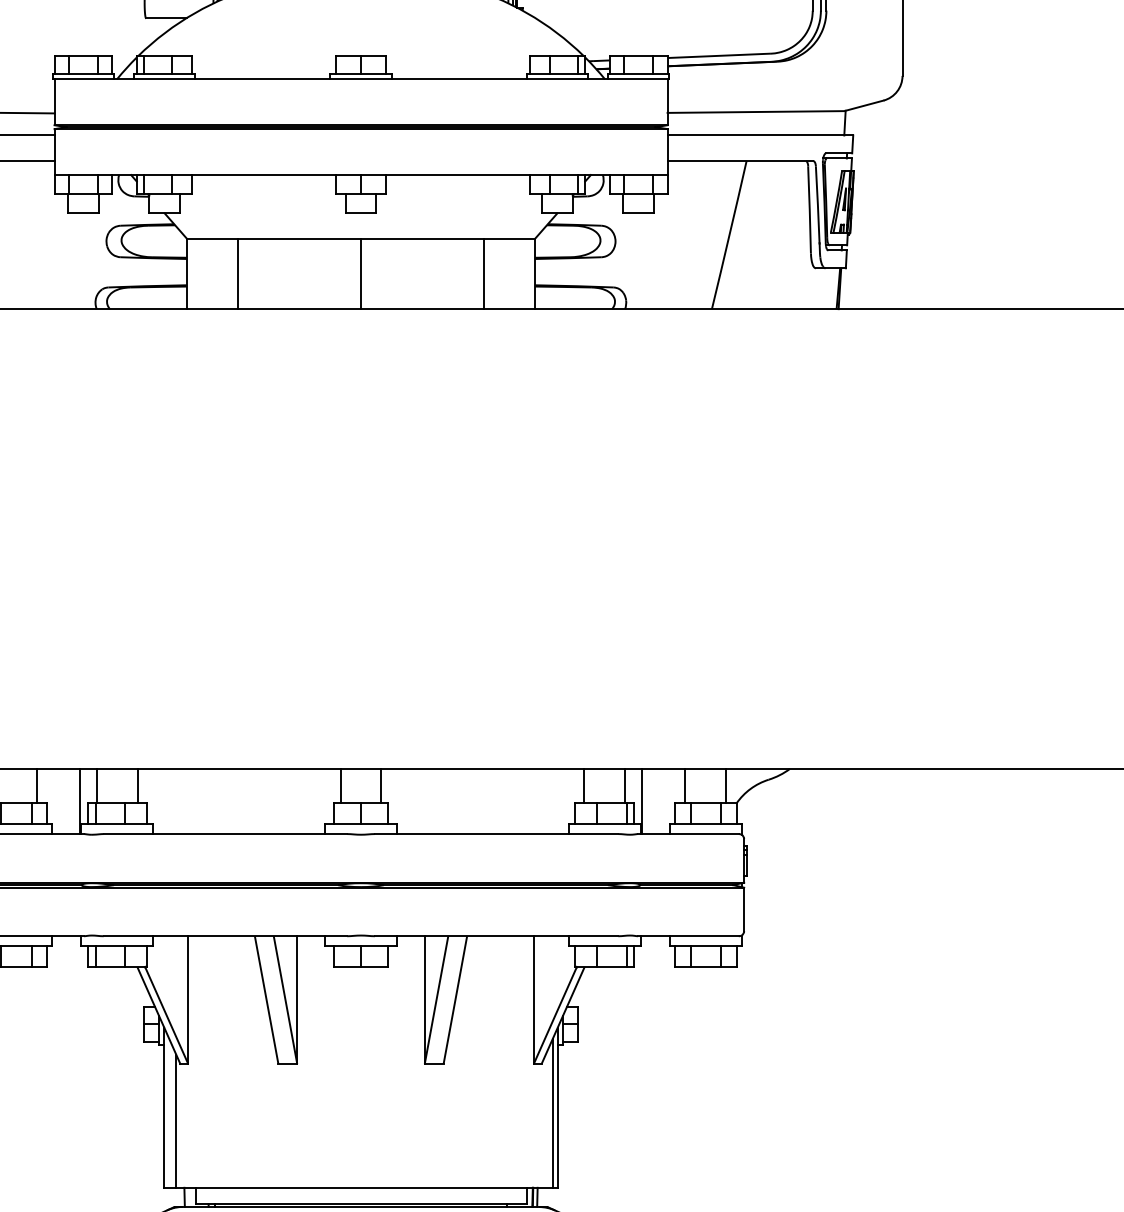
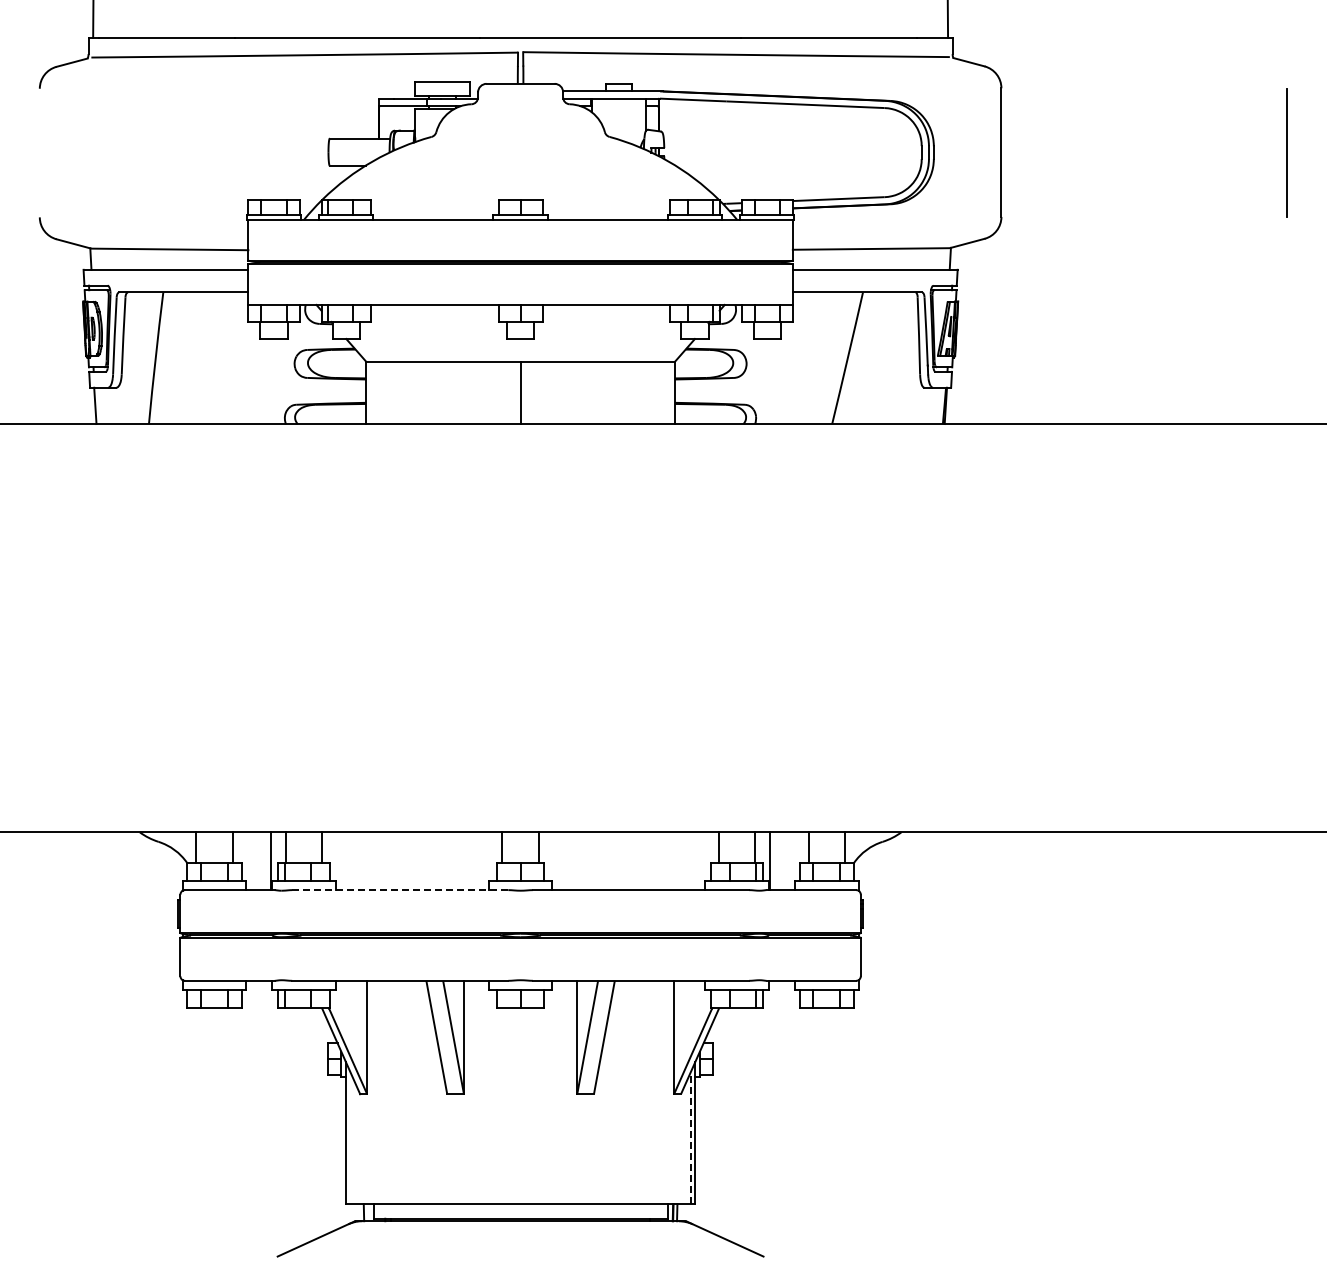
line: (238, 273) -> (411, 392), removed
line: (483, 273) -> (629, 392), removed
line: (224, 834) -> (399, 890), solid -> dashed
line: (552, 1113) -> (690, 1138), solid -> dashed
line: (176, 1121) -> (356, 1145), removed

